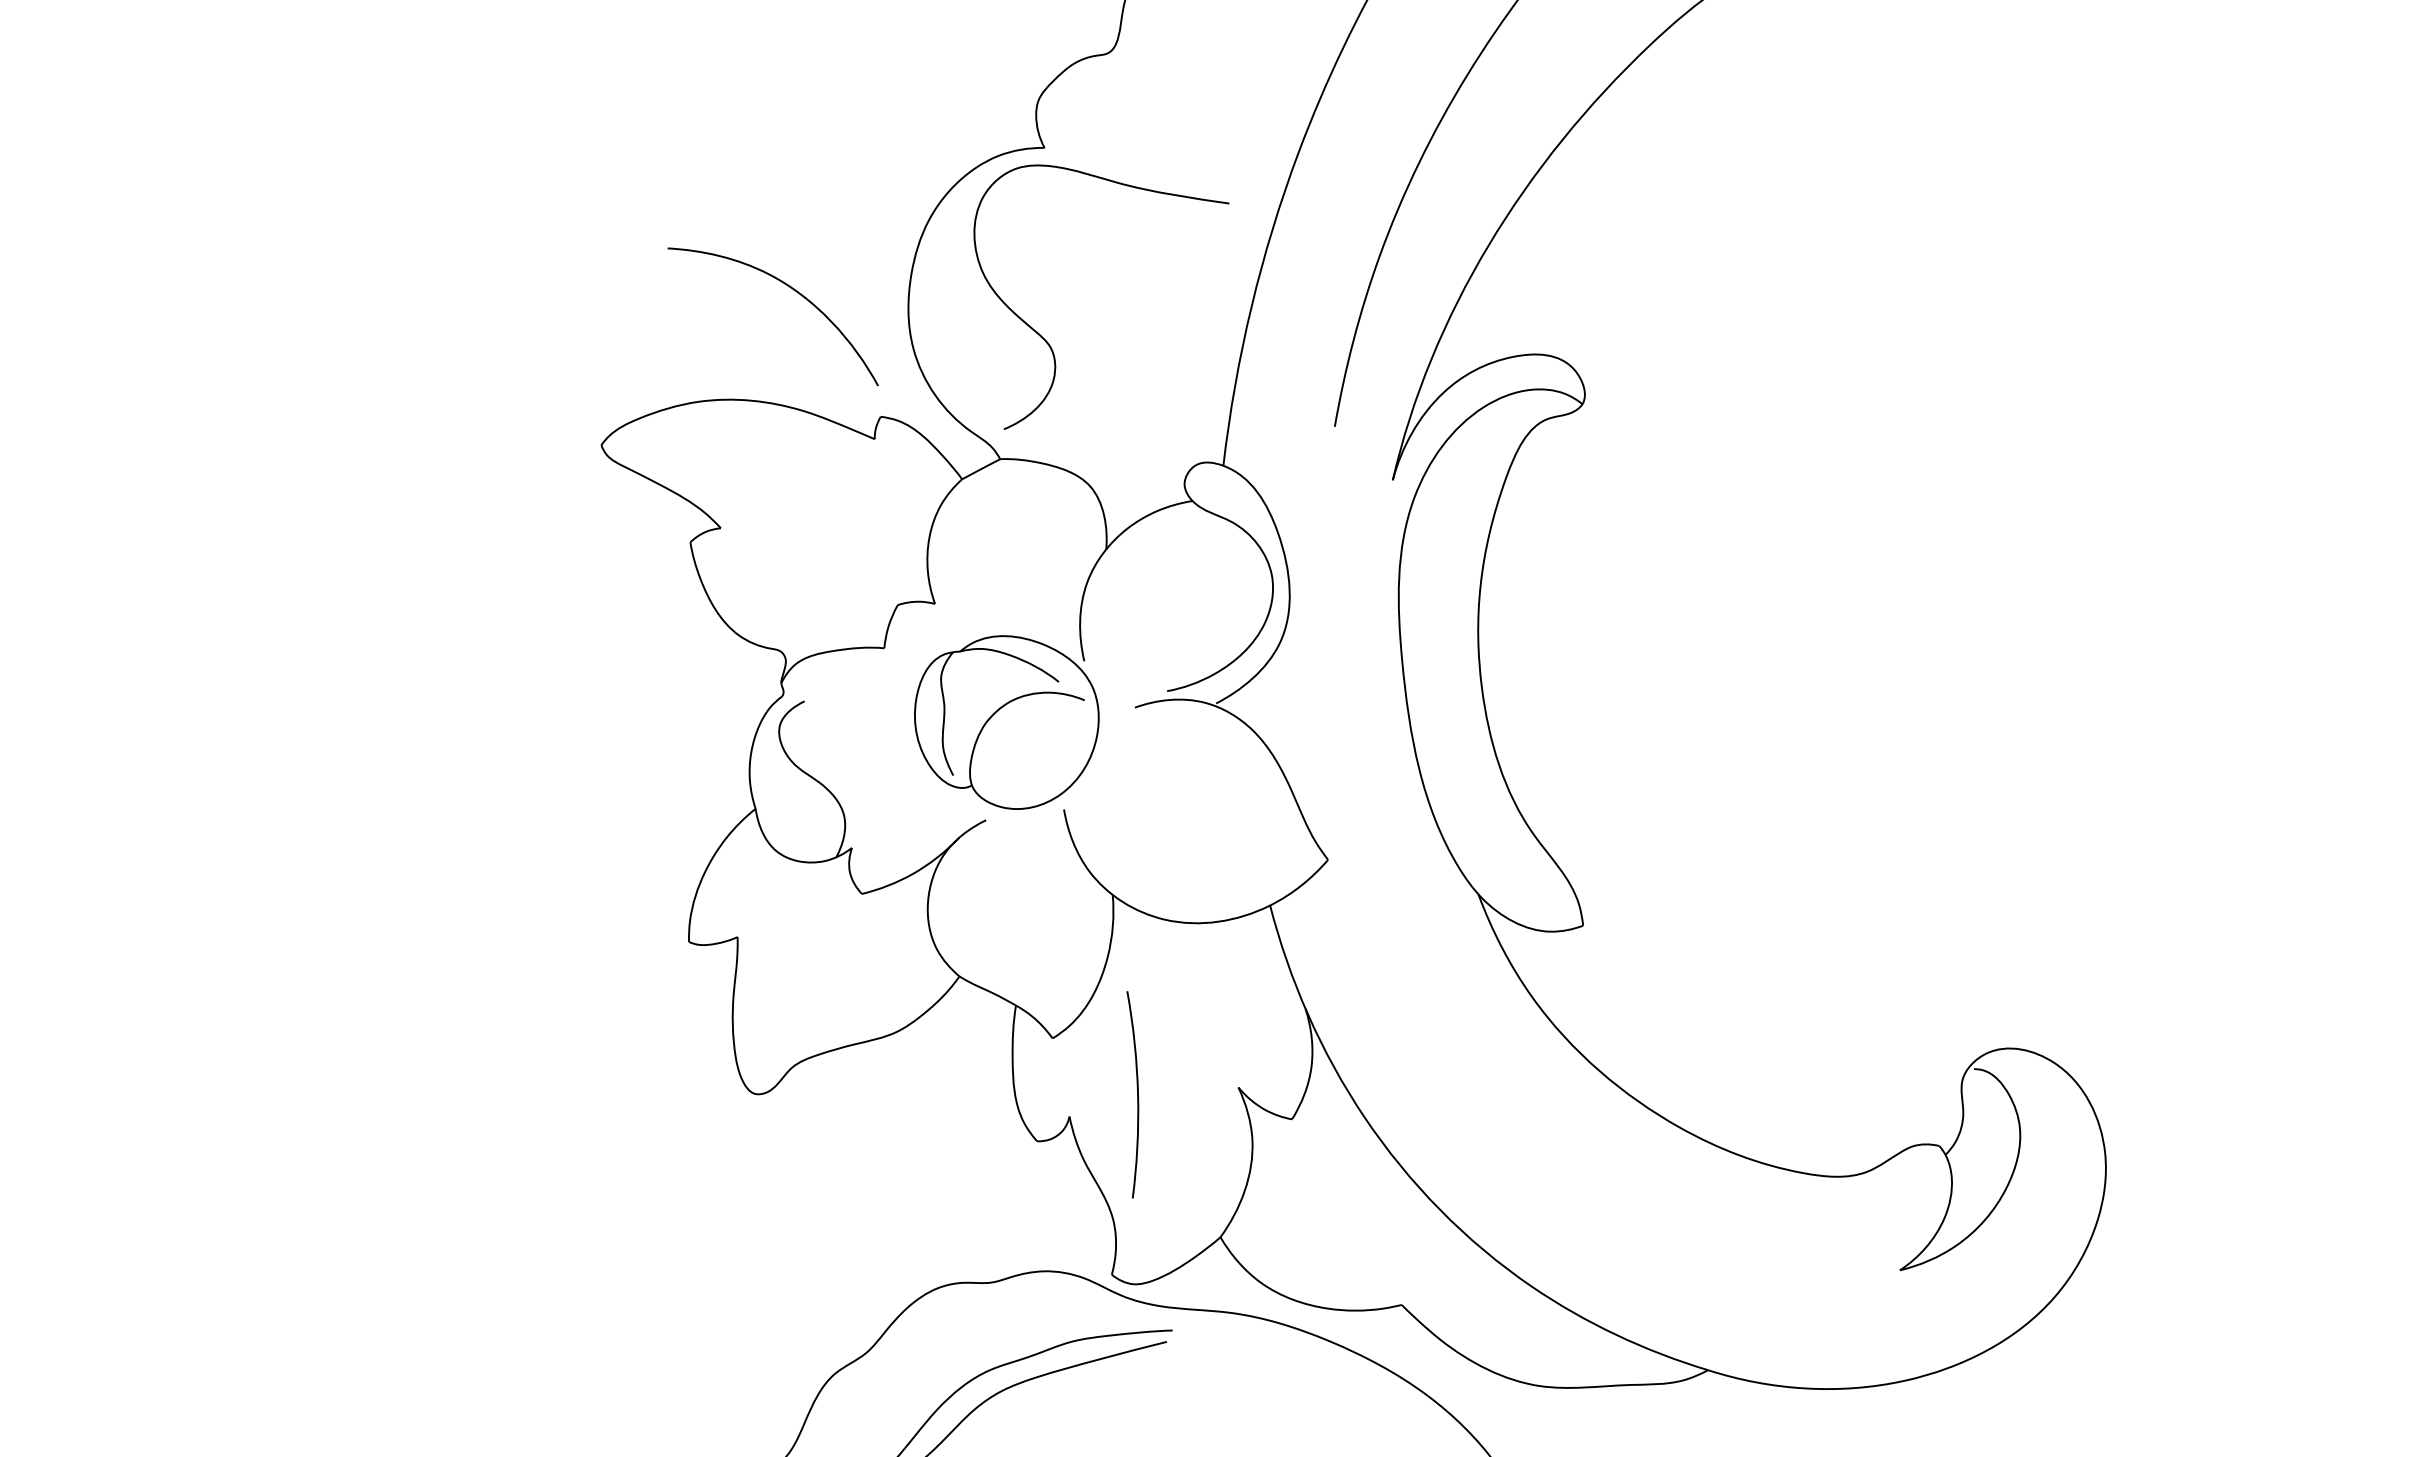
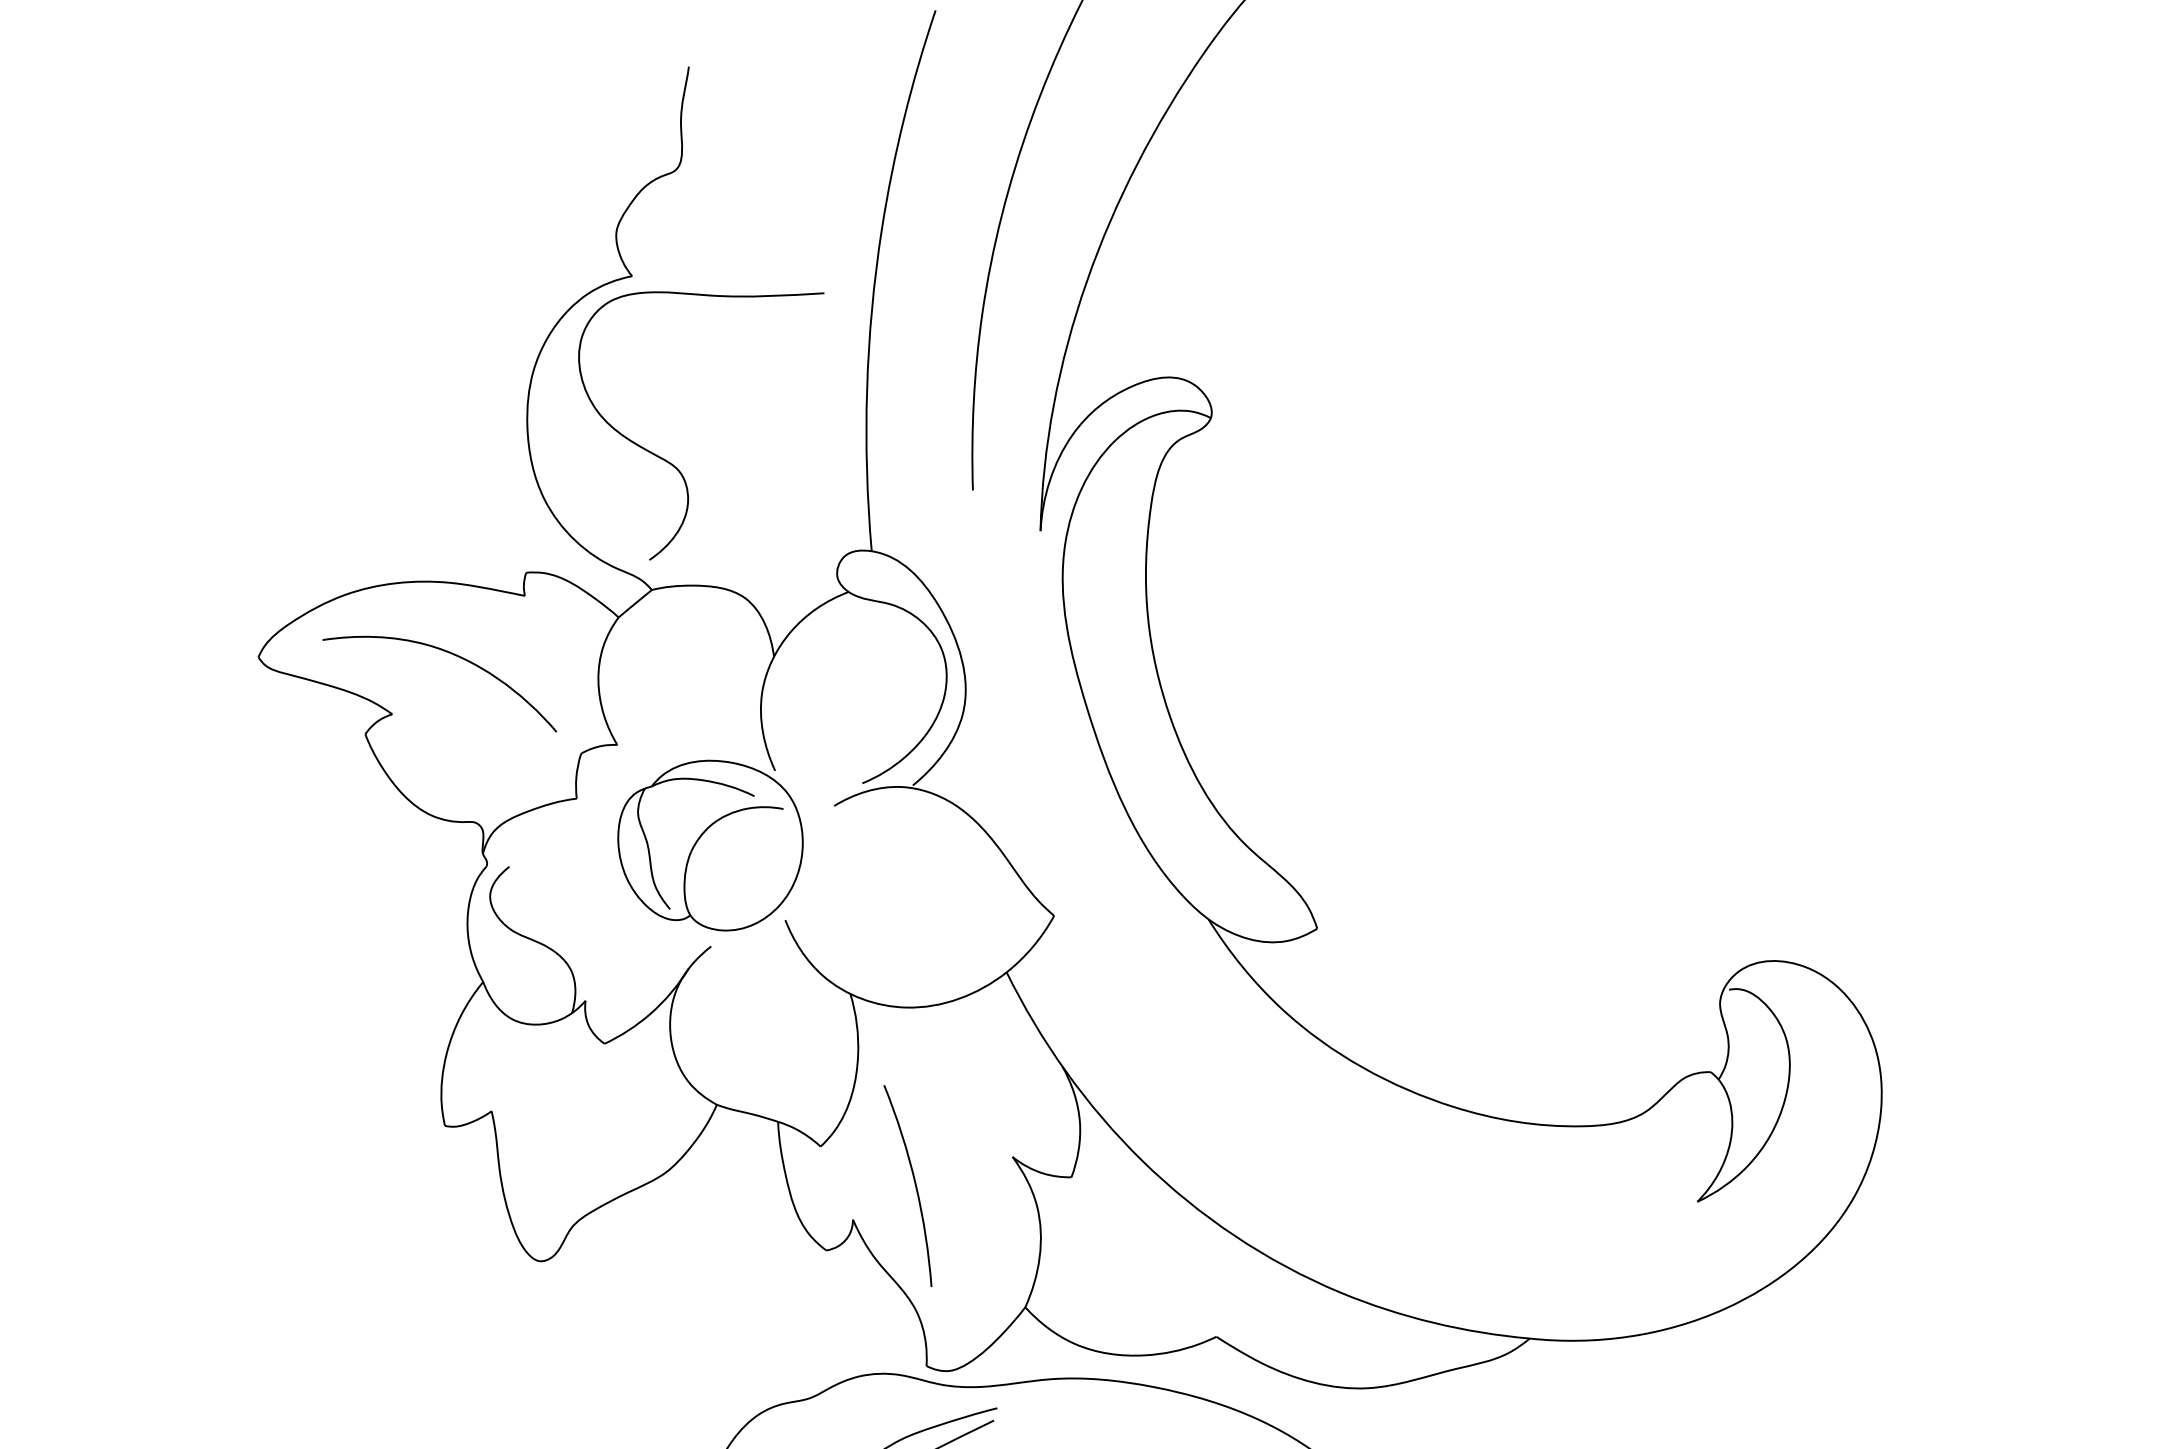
curve: (790, 288) -> (451, 654), moved

